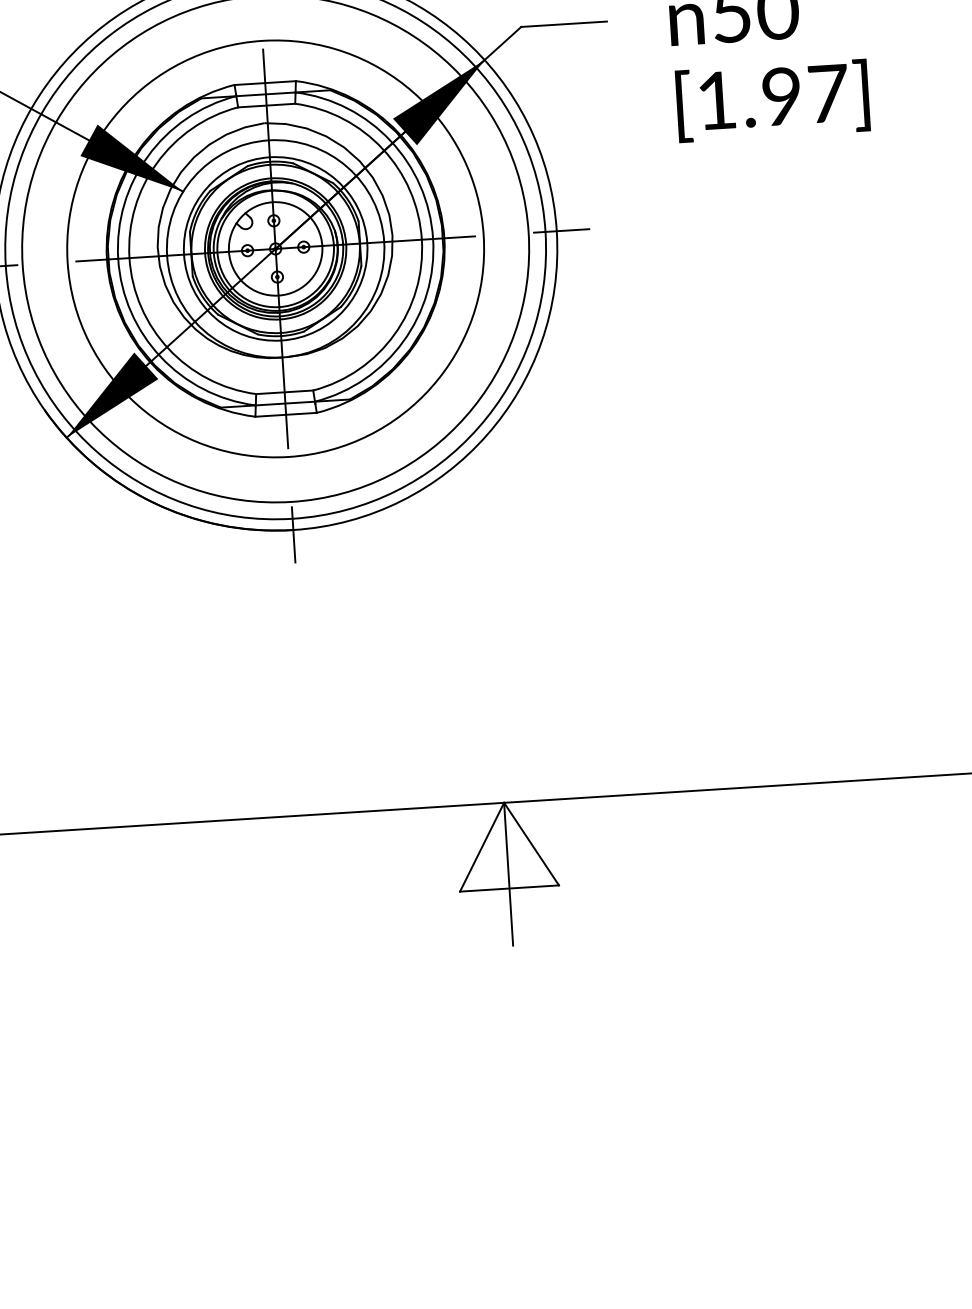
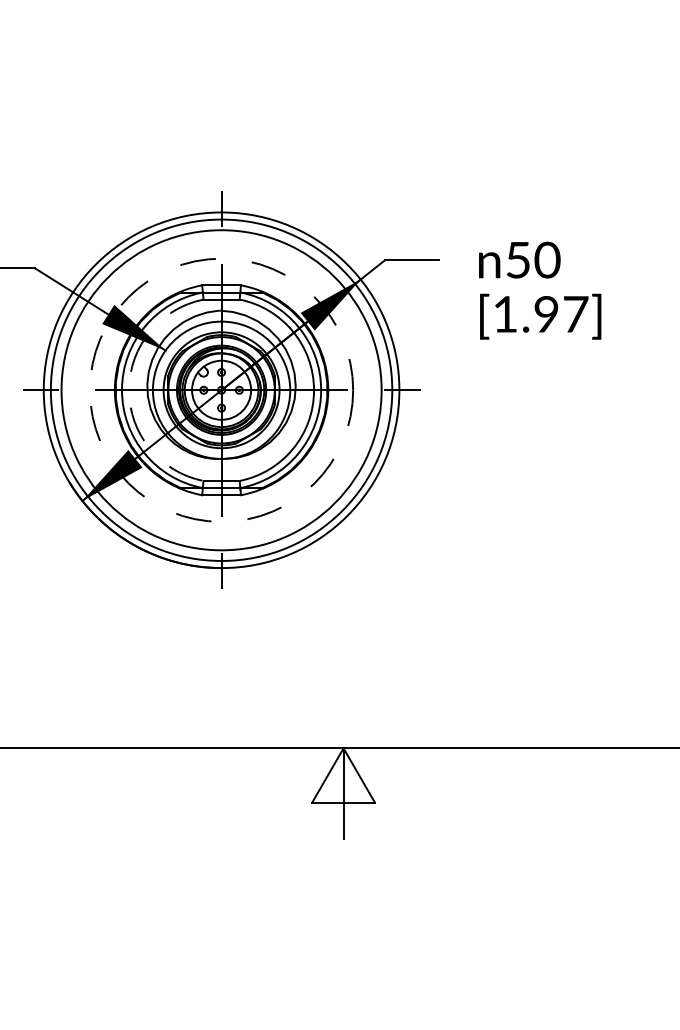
circle: (275, 247) -> (221, 389), solid -> dashed
arc: (130, 258) -> (129, 390), solid -> dashed

